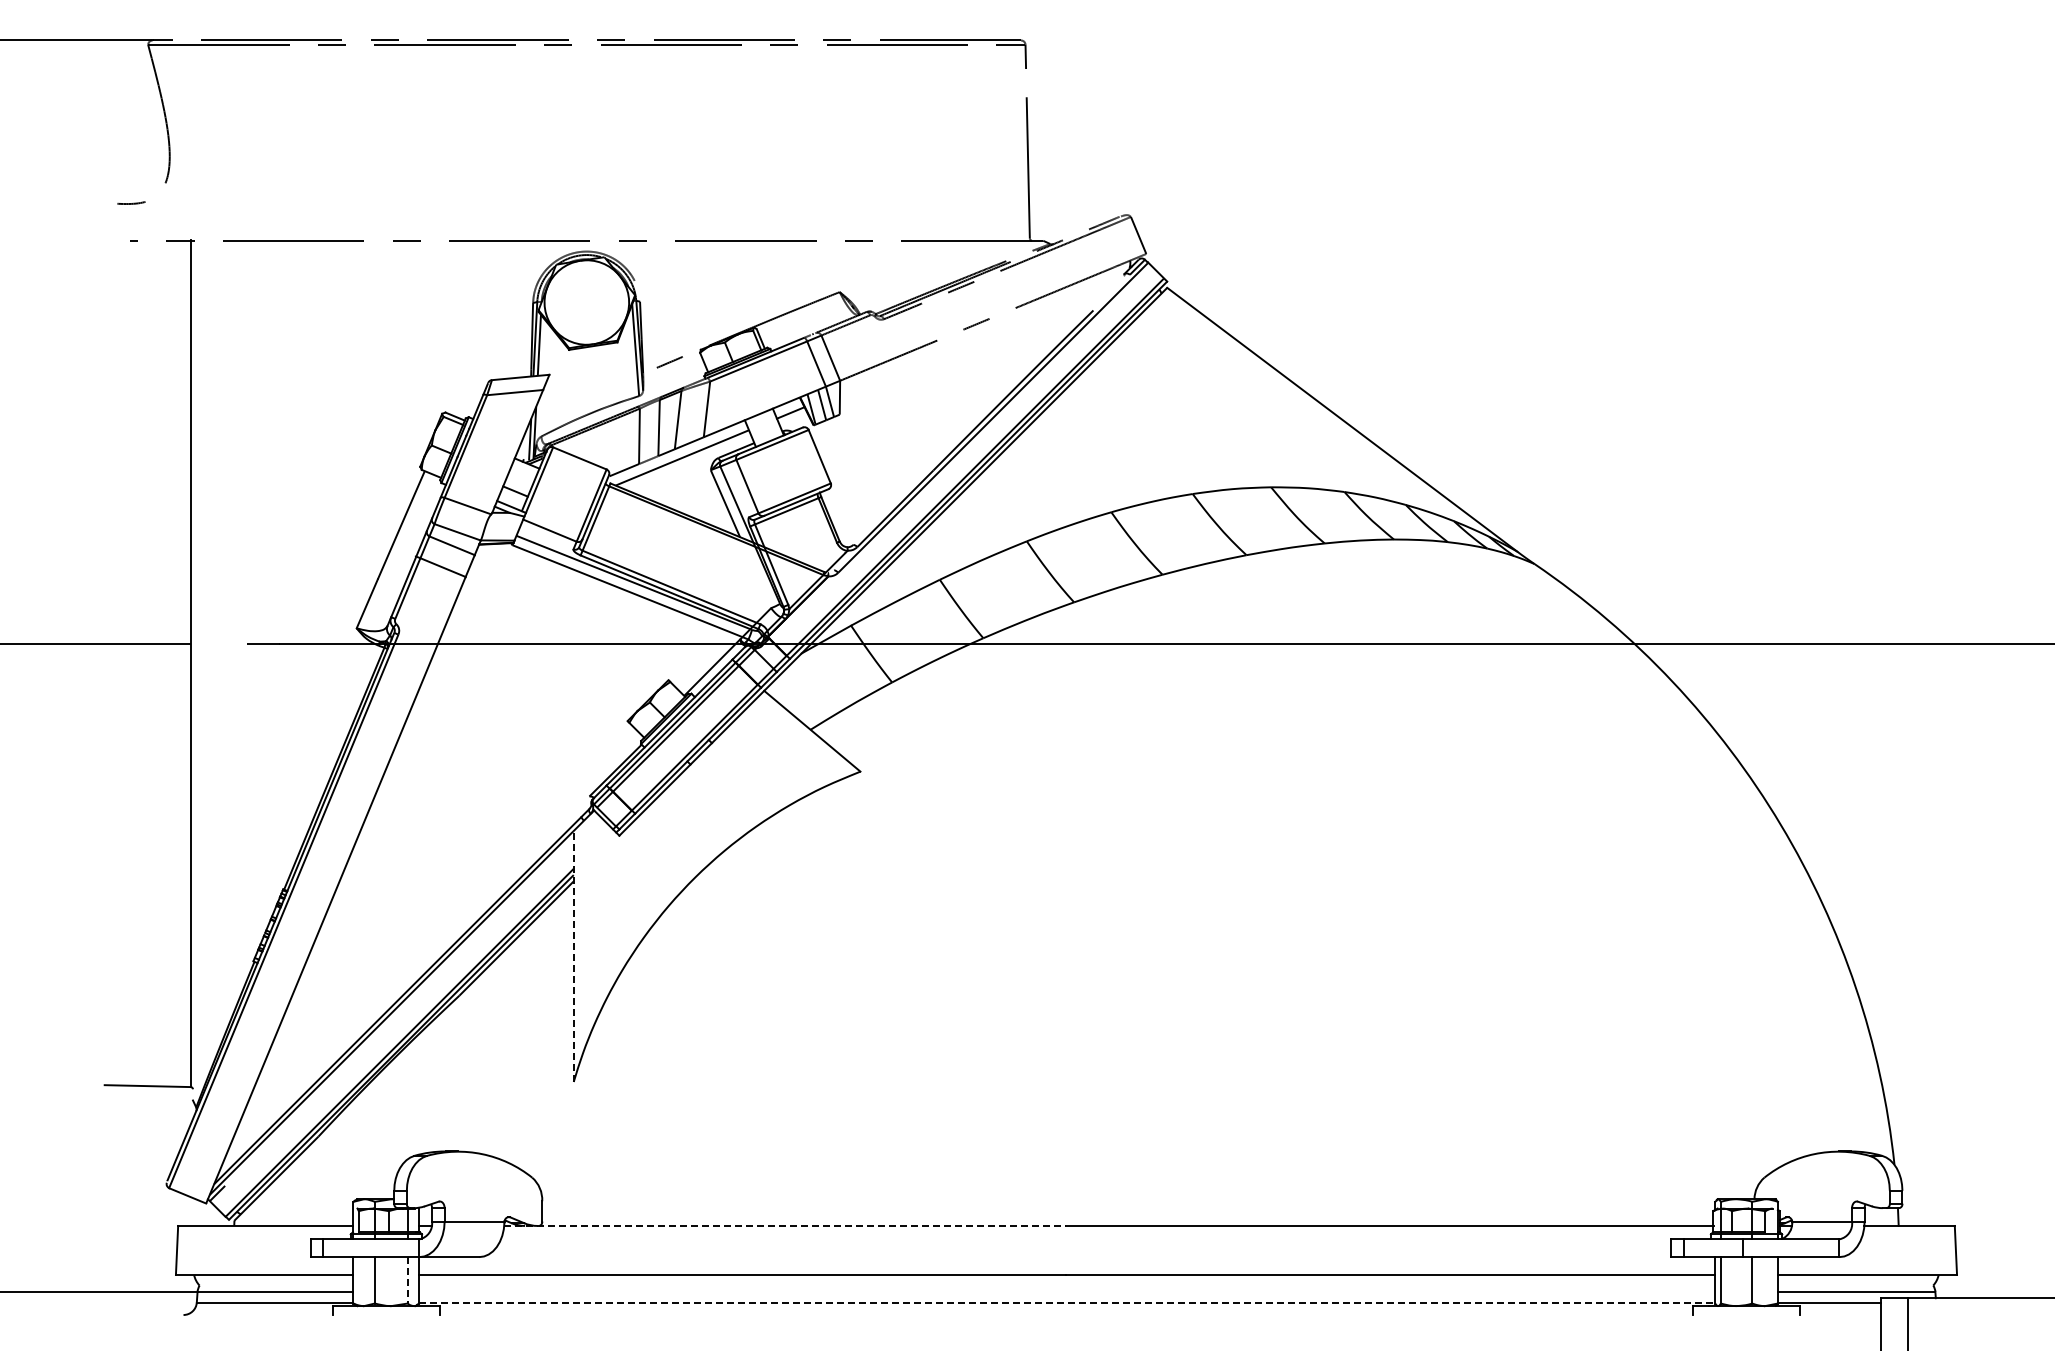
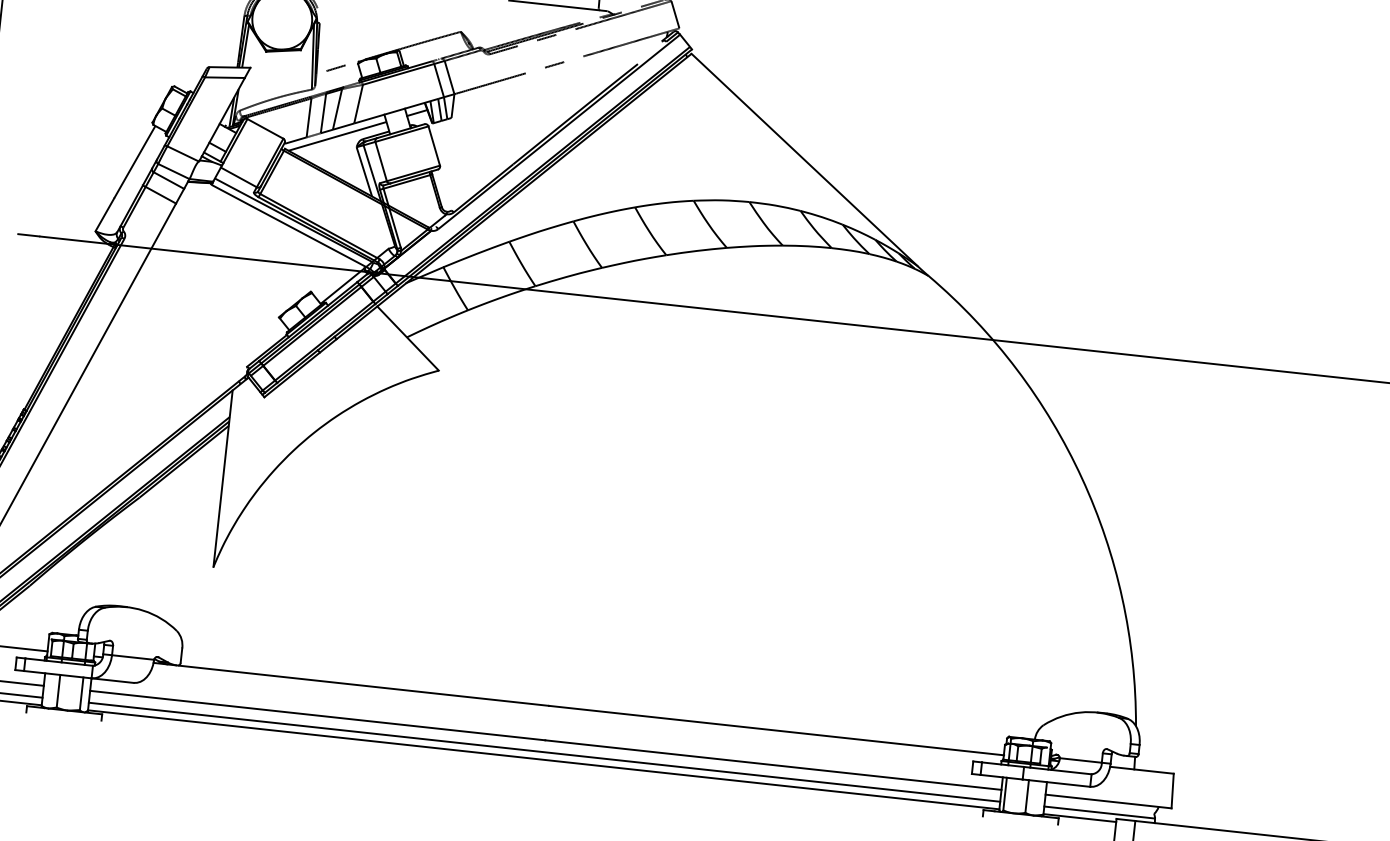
line: (573, 956) -> (222, 478), dashed -> solid
line: (785, 1225) -> (351, 684), dashed -> solid
line: (407, 1280) -> (81, 693), dashed -> solid
line: (1067, 1291) -> (544, 752), added
line: (1067, 1302) -> (543, 759), dashed -> solid

